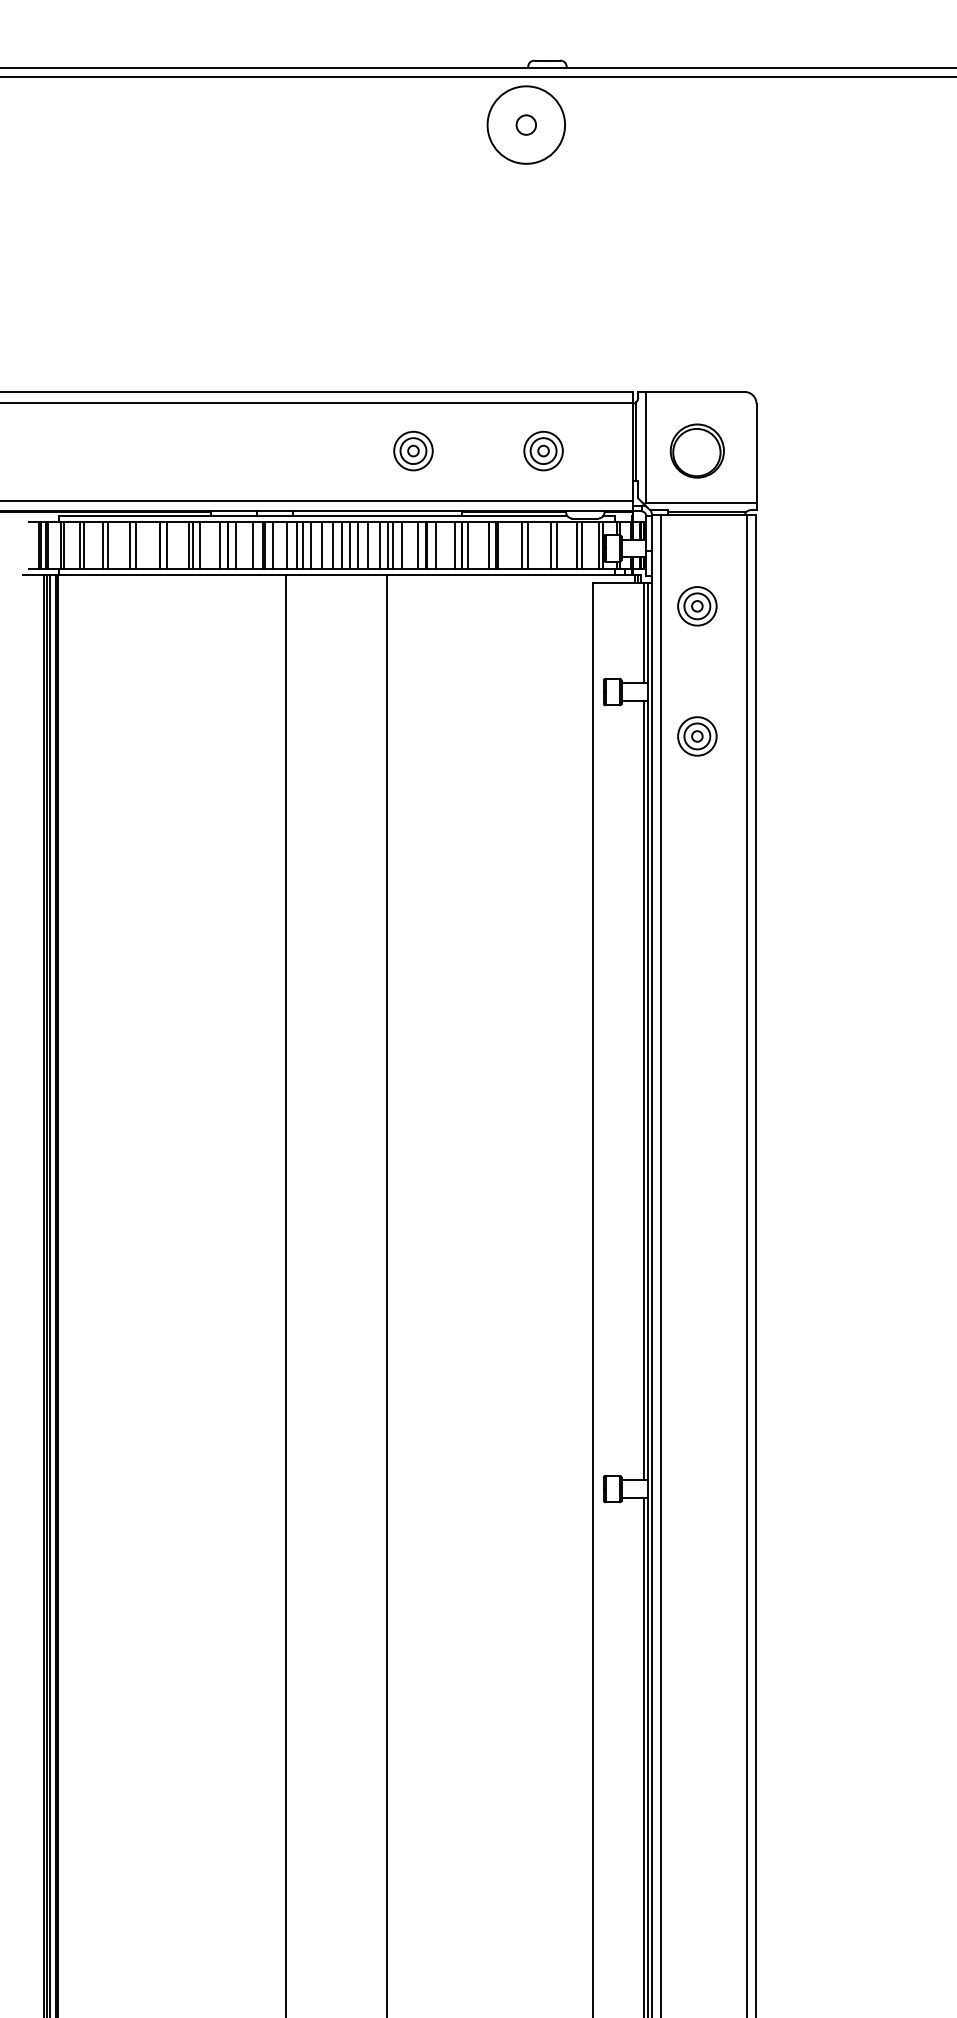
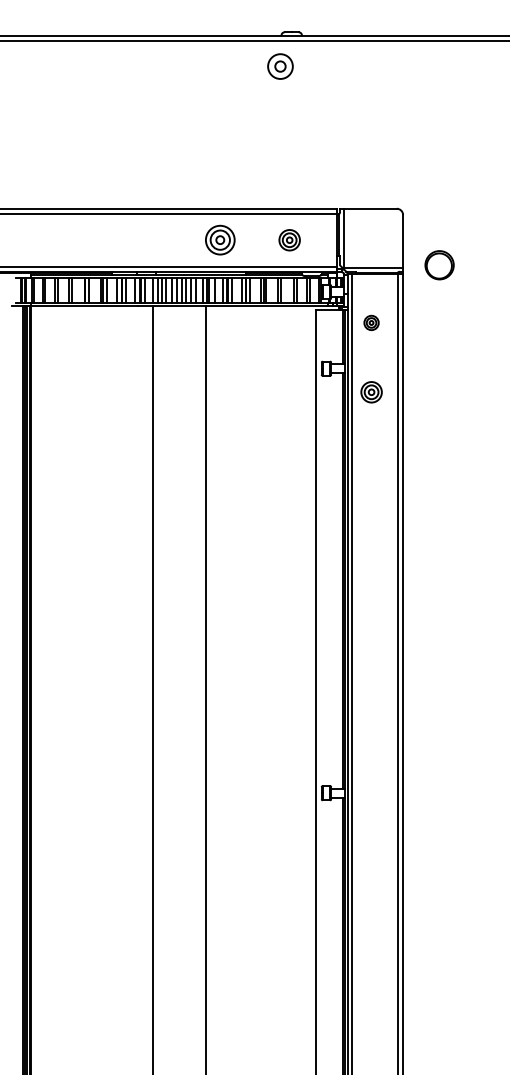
circle: (526, 124) -> (280, 66), size x0.6
part: (413, 451) -> (220, 240), size x1.4
part: (697, 451) -> (439, 265), moved
part: (697, 605) -> (371, 322), size x0.7

